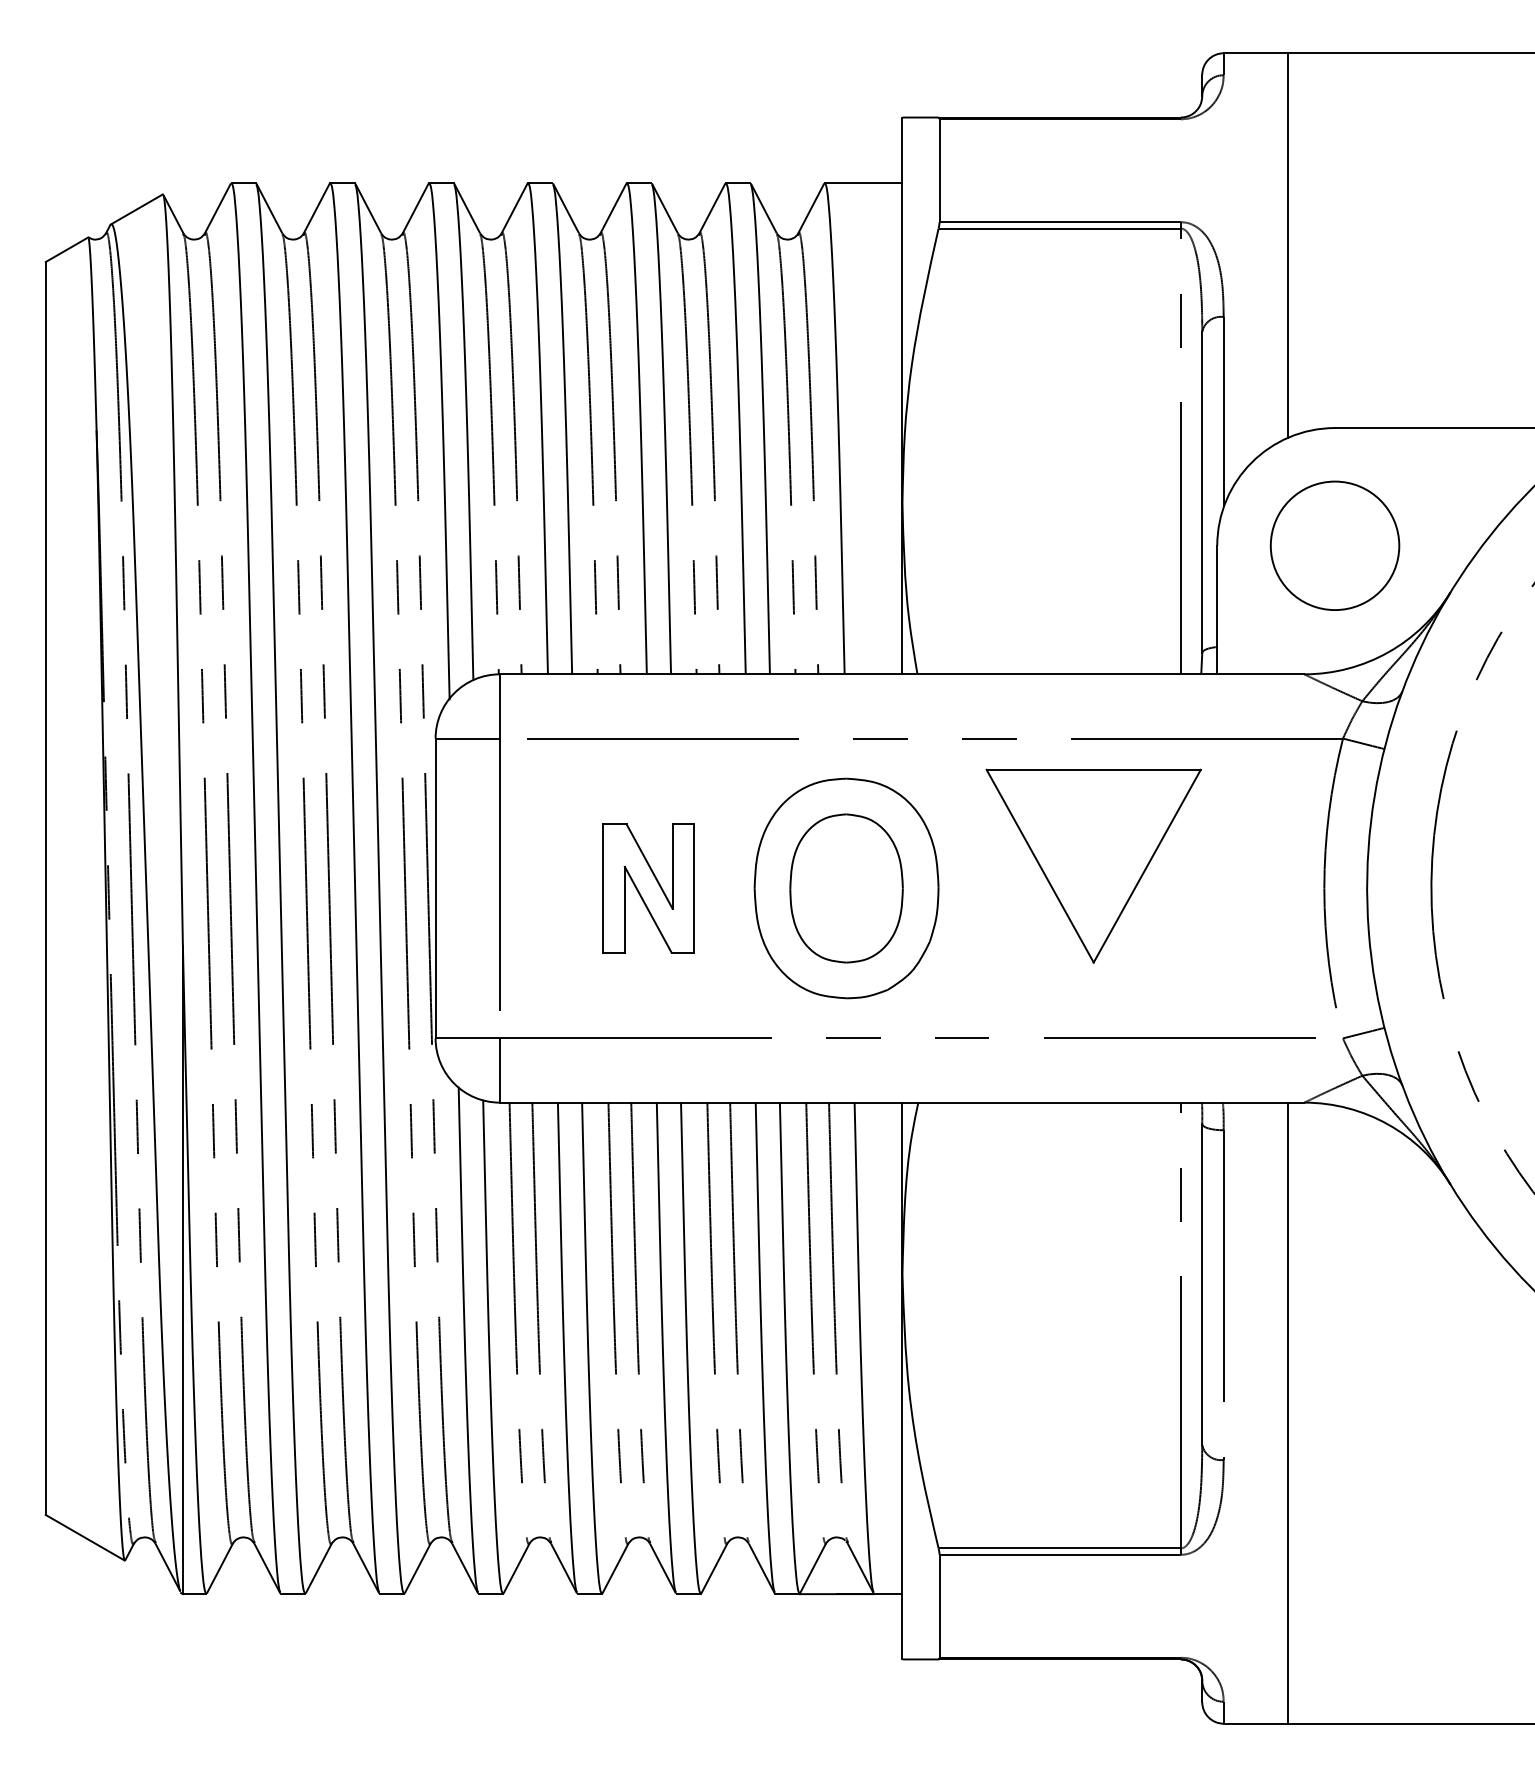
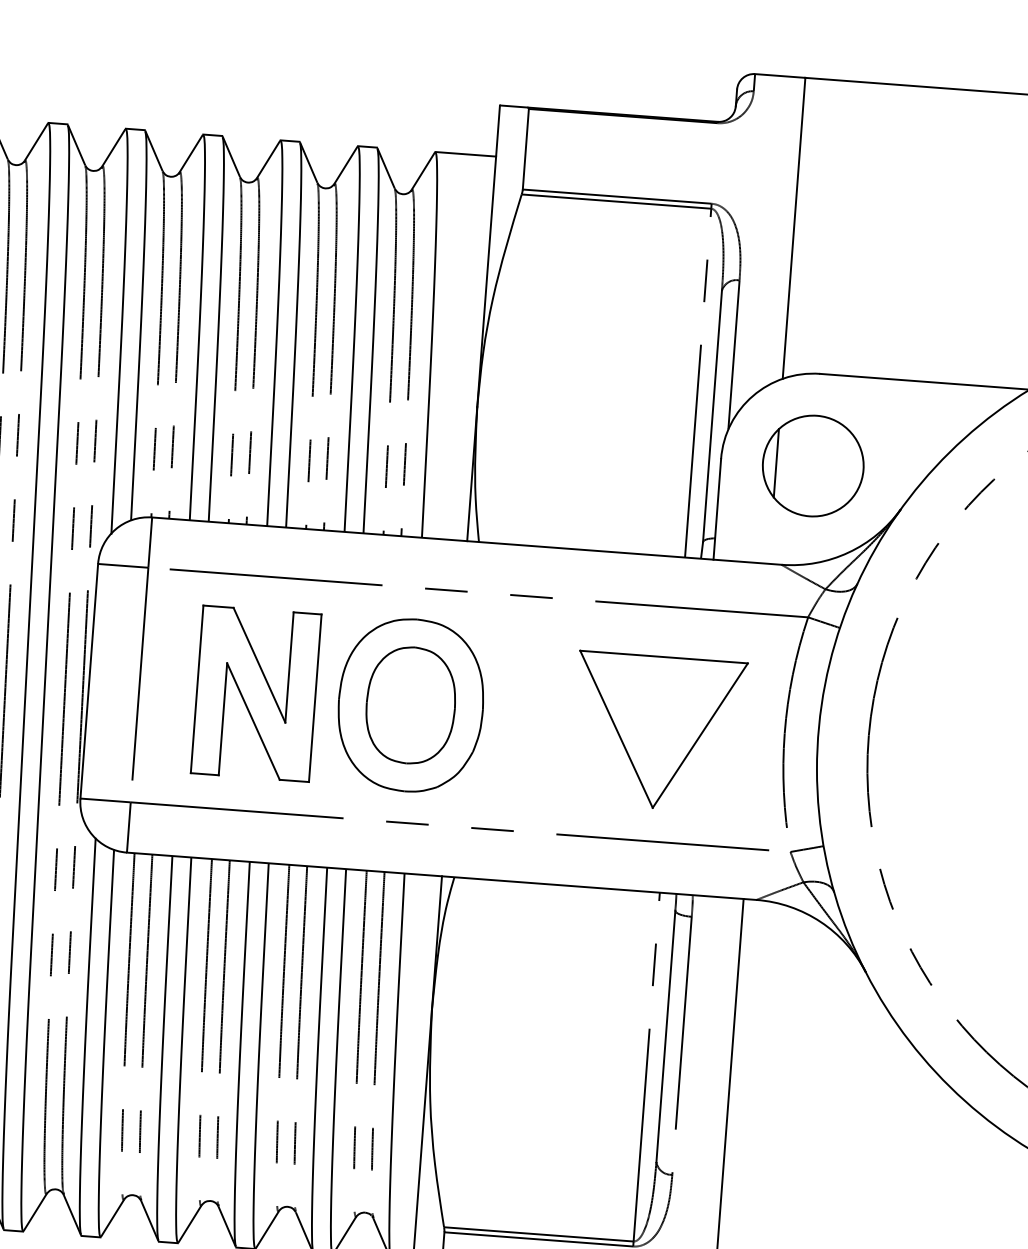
line: (1287, 545) -> (776, 463), added
part: (1093, 865) -> (658, 731), moved
part: (648, 888) -> (255, 693), size x1.67

